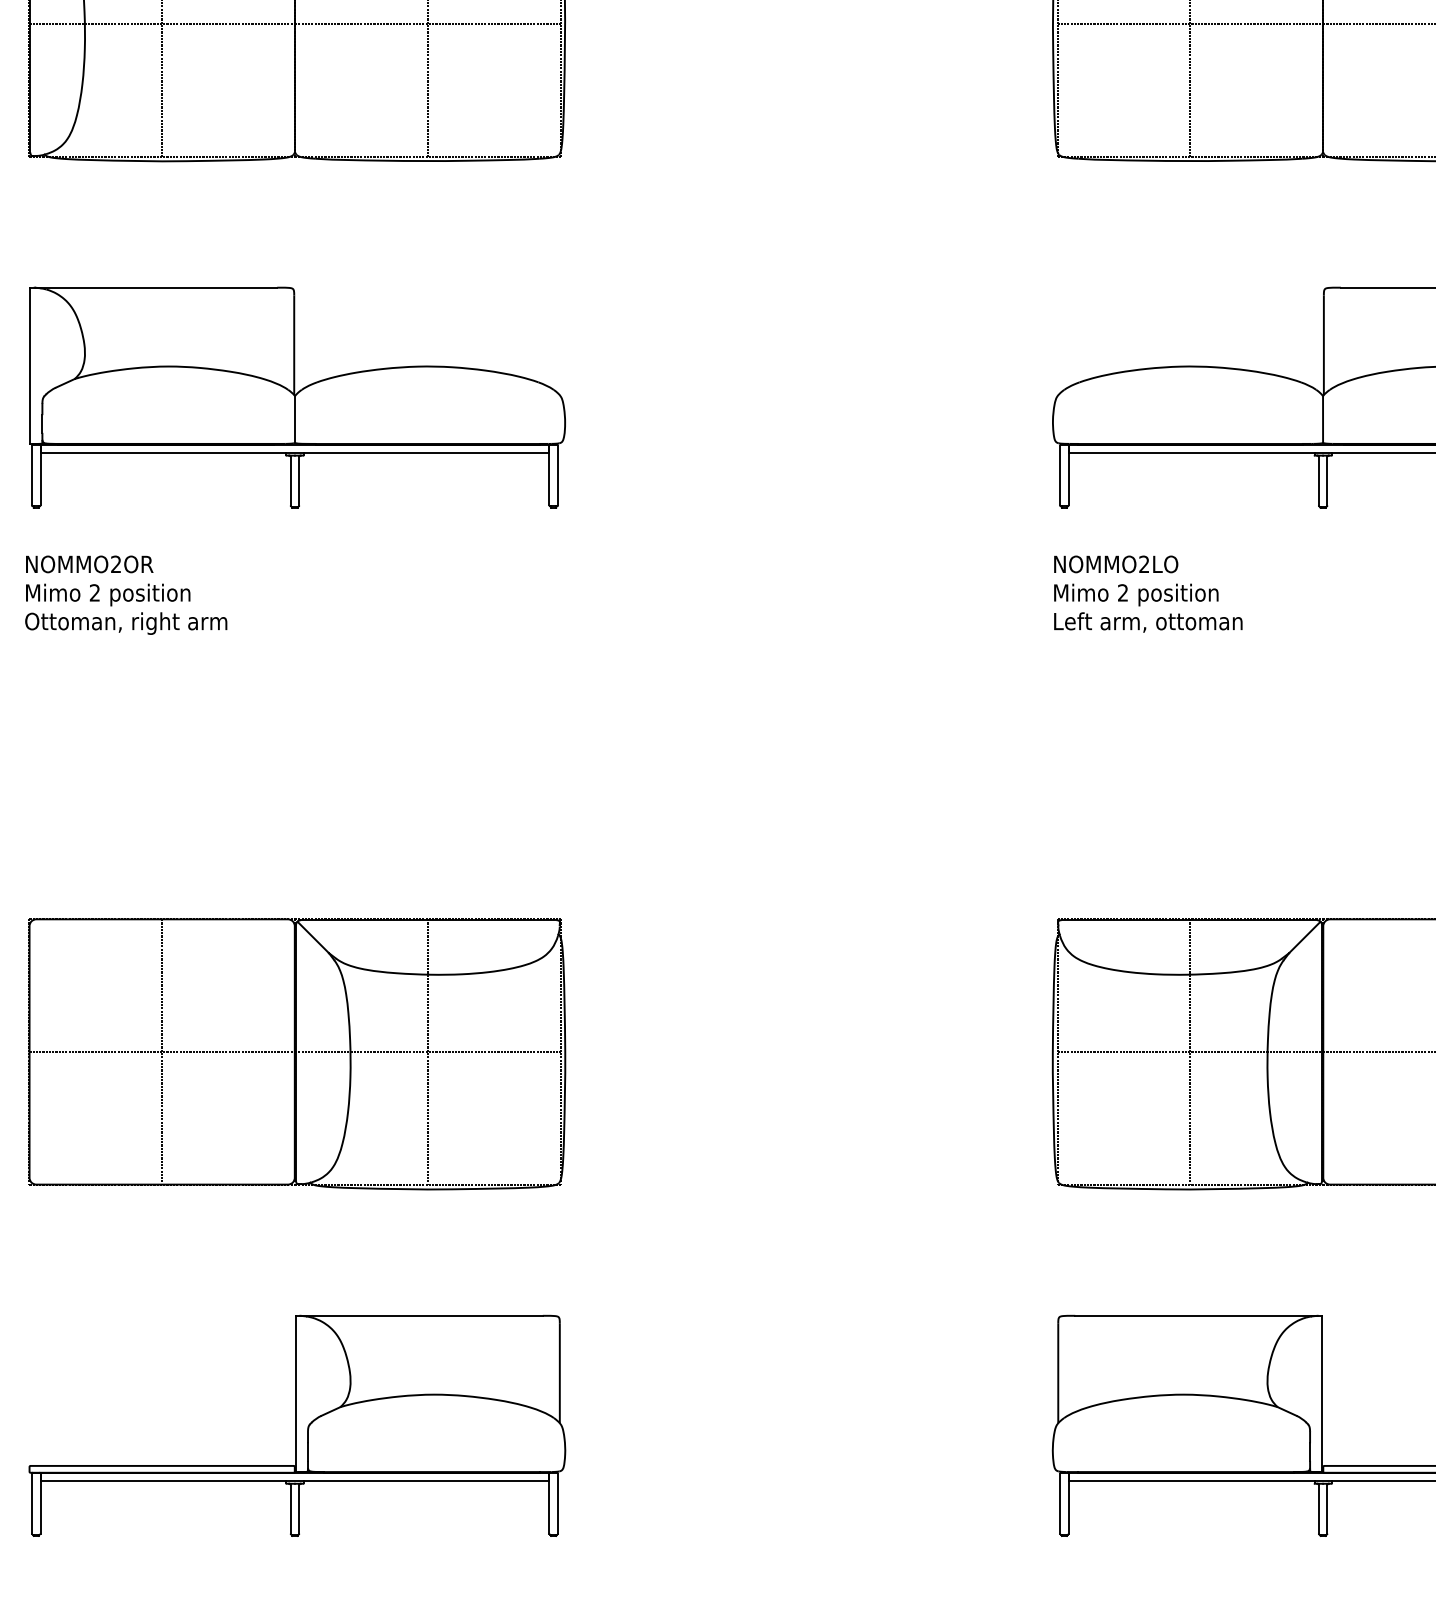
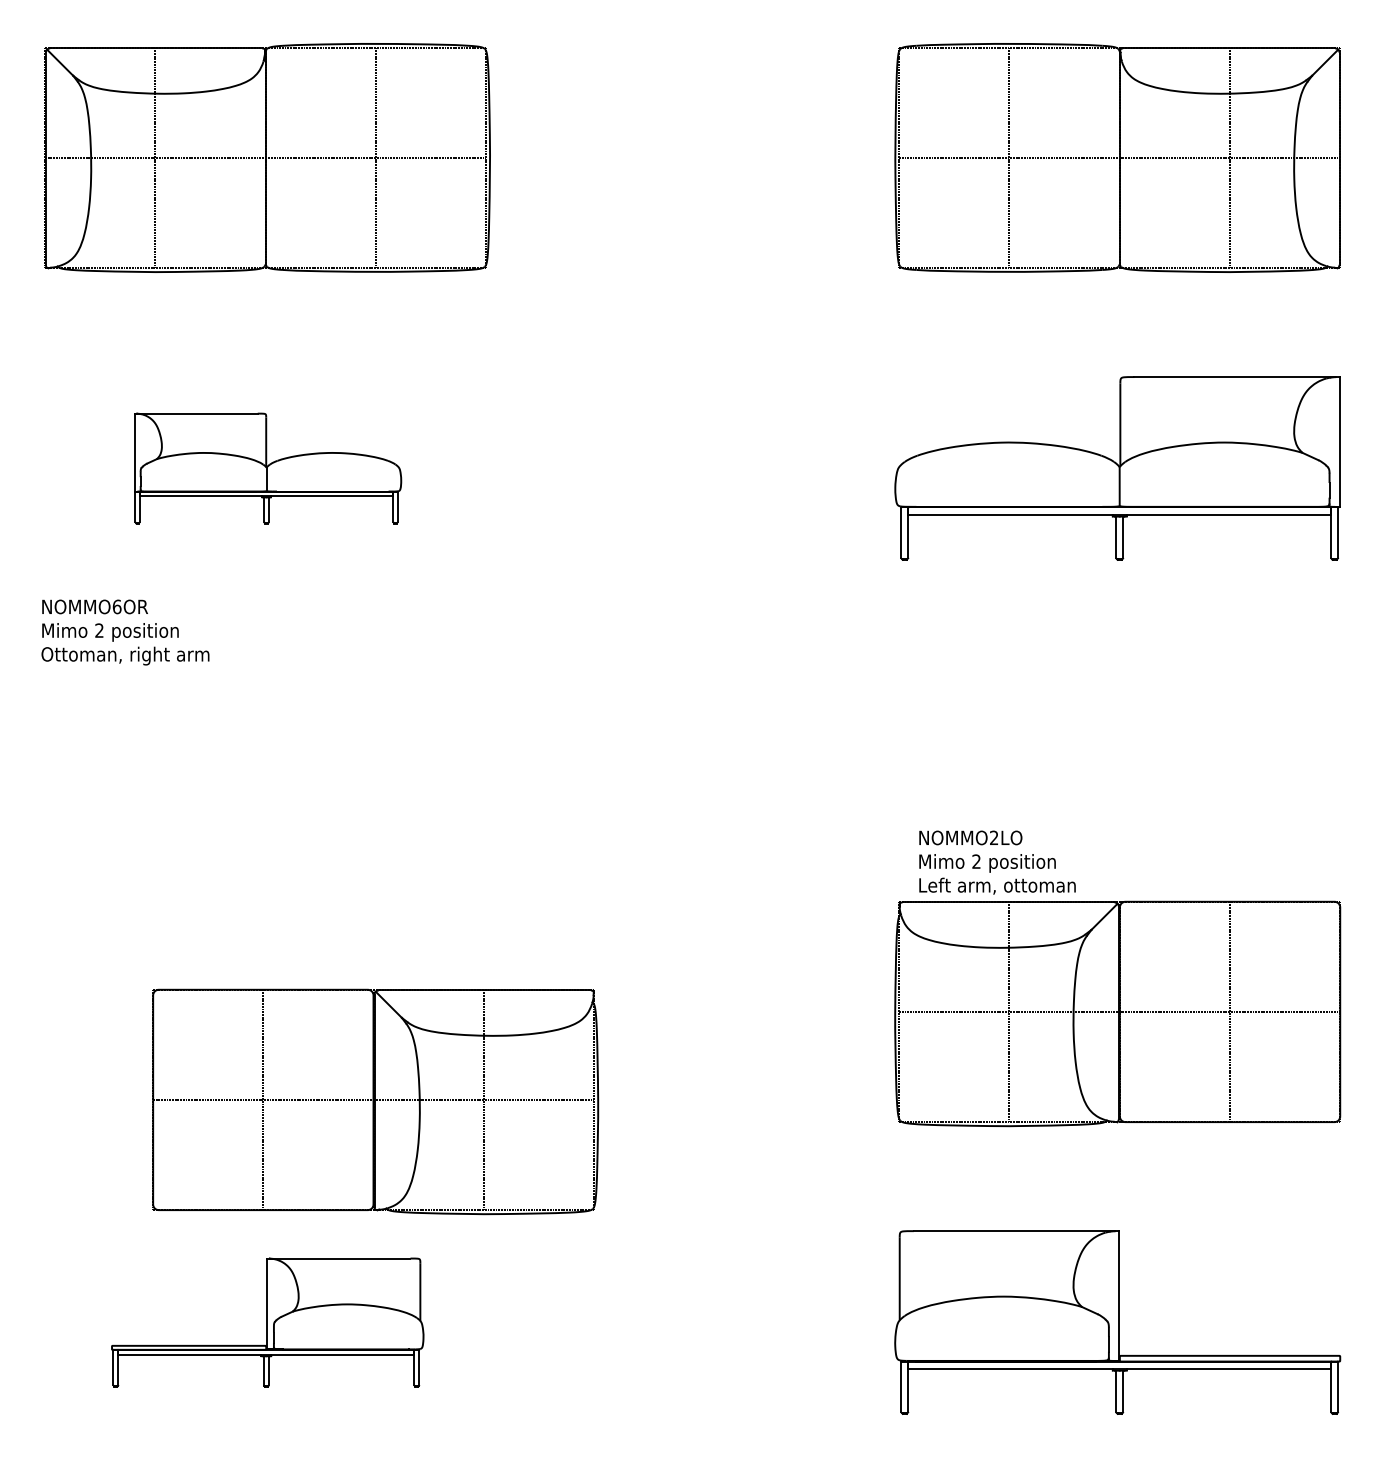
part: (297, 397) -> (267, 468), size x0.6
text: (115, 563) -> (116, 606), NOMMO2OR -> NOMMO6OR
text: (1148, 593) -> (997, 862), moved
part: (297, 1053) -> (375, 1101), moved
part: (297, 1425) -> (267, 1322), size x0.7

